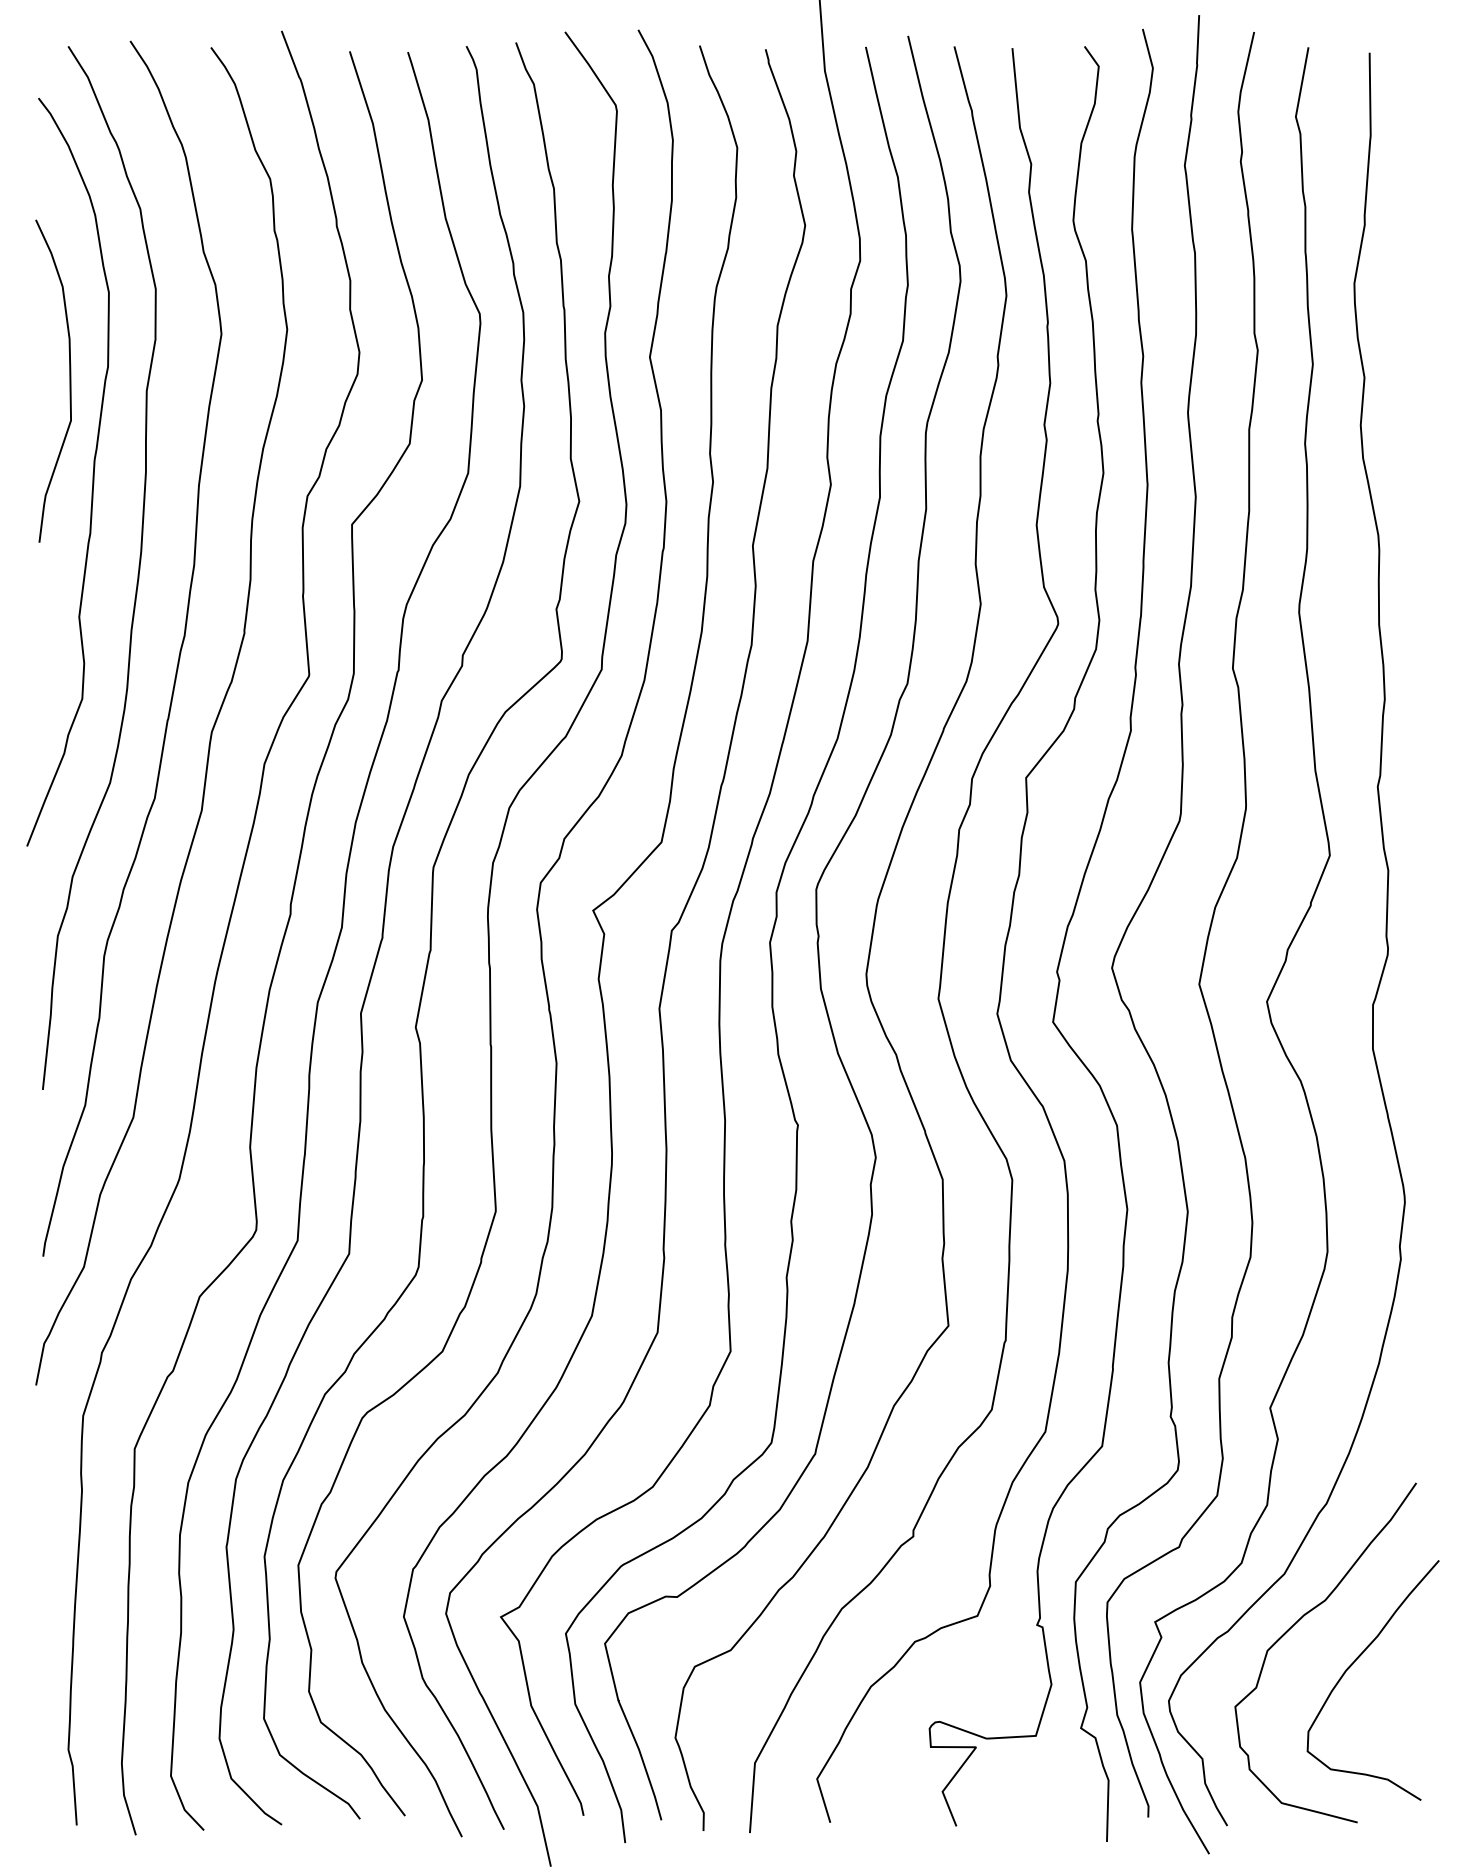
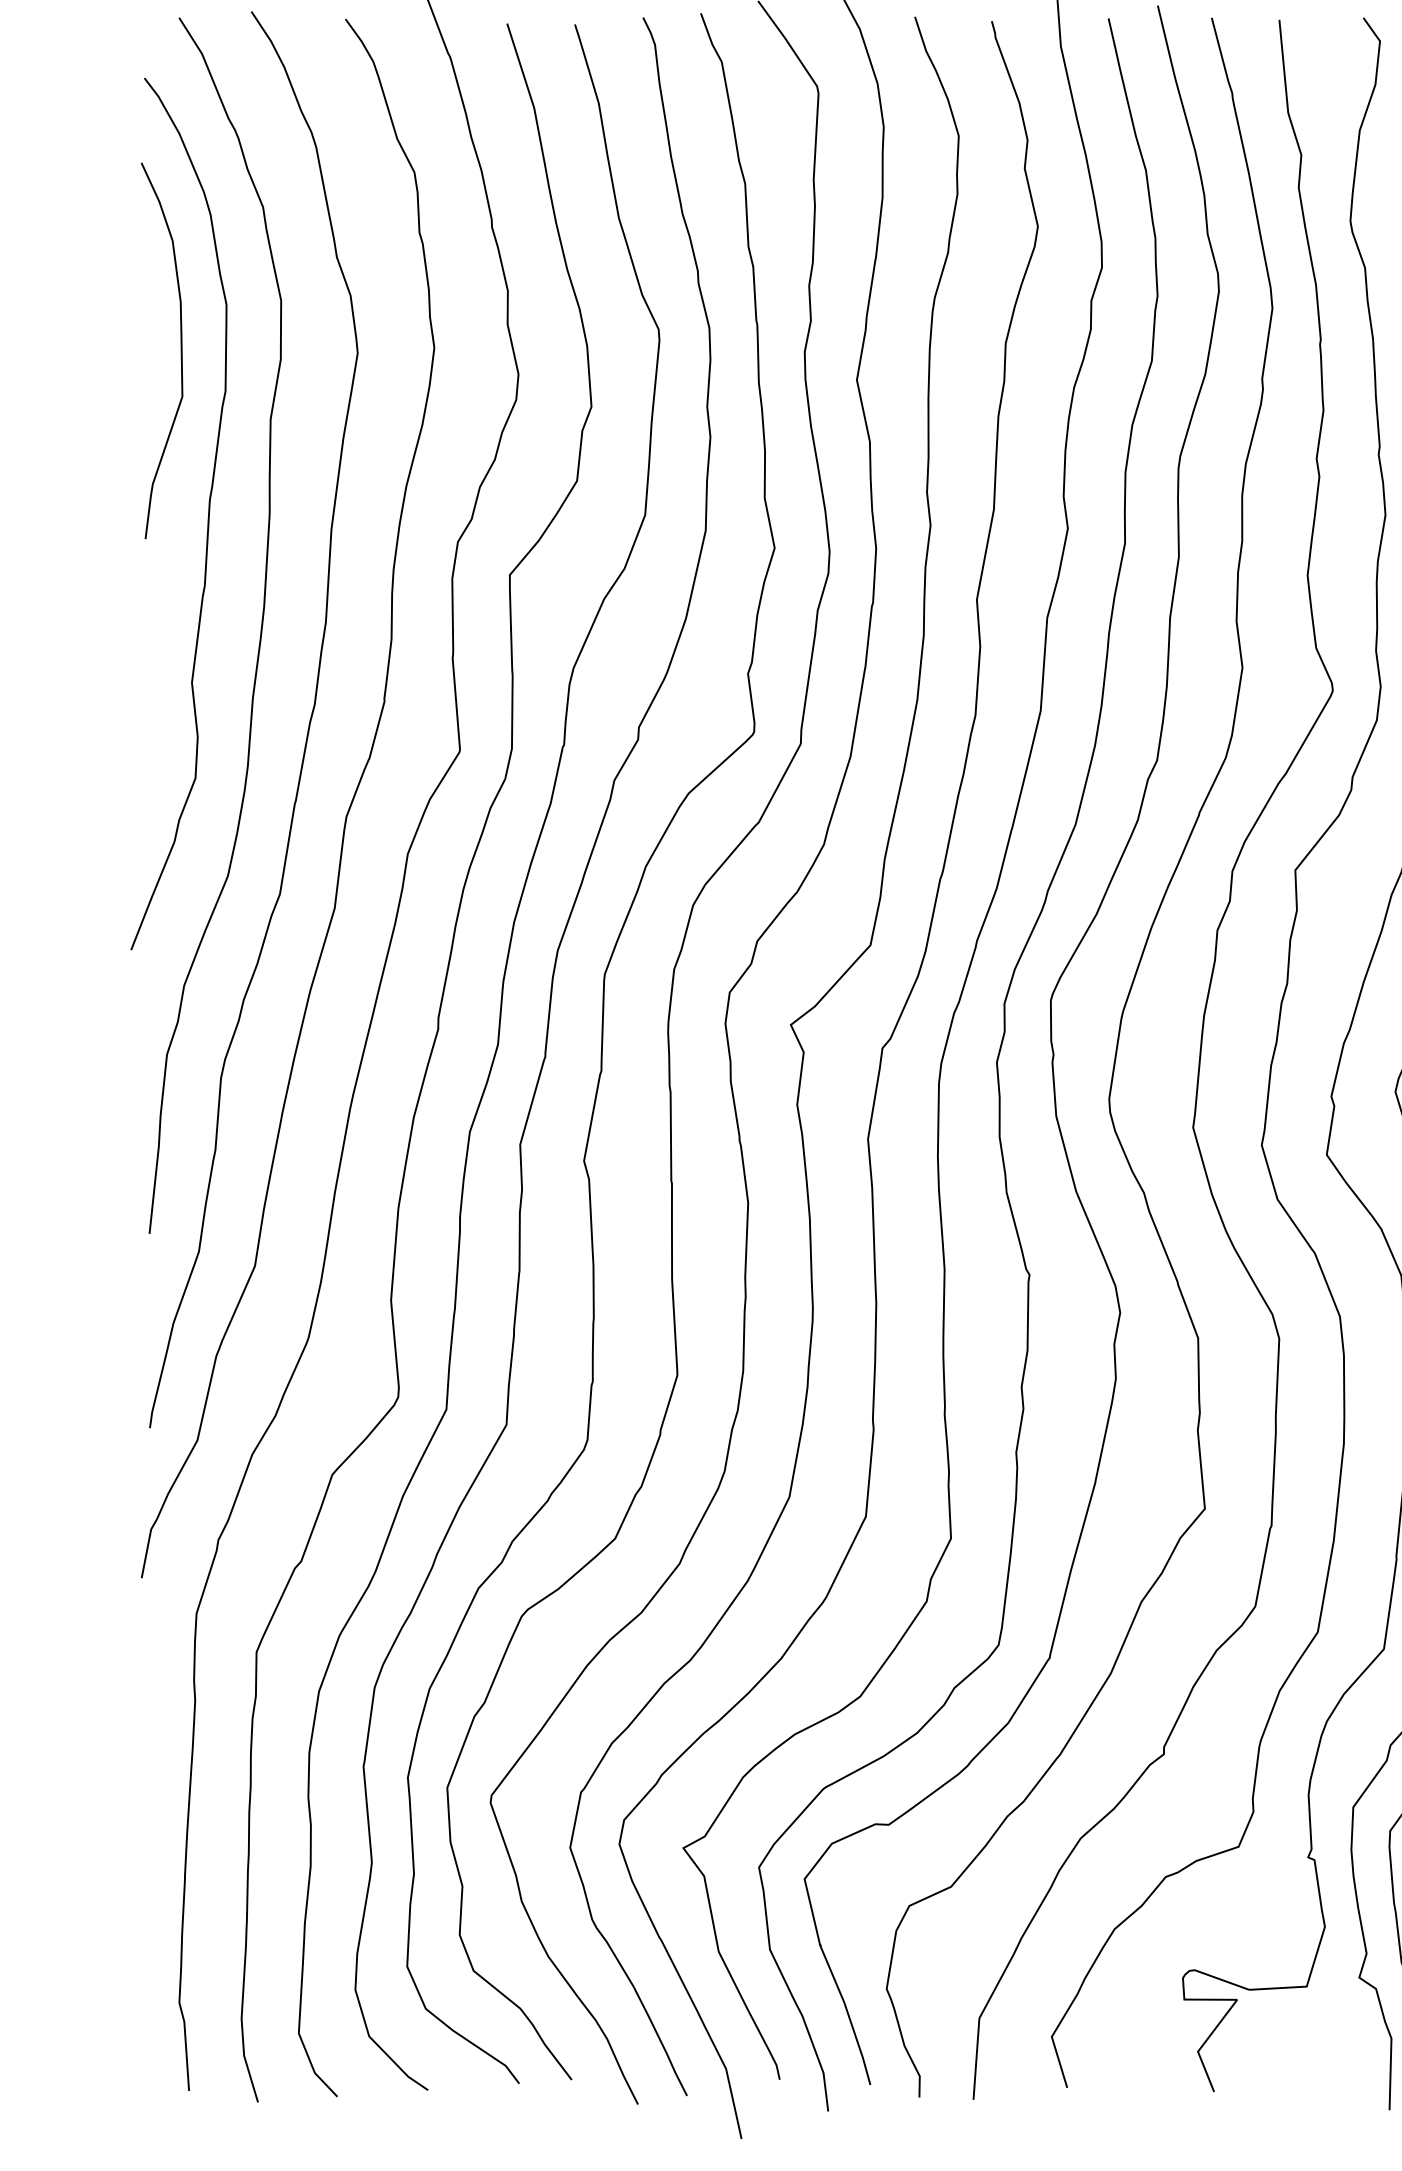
curve: (69, 380) -> (180, 350), moved

